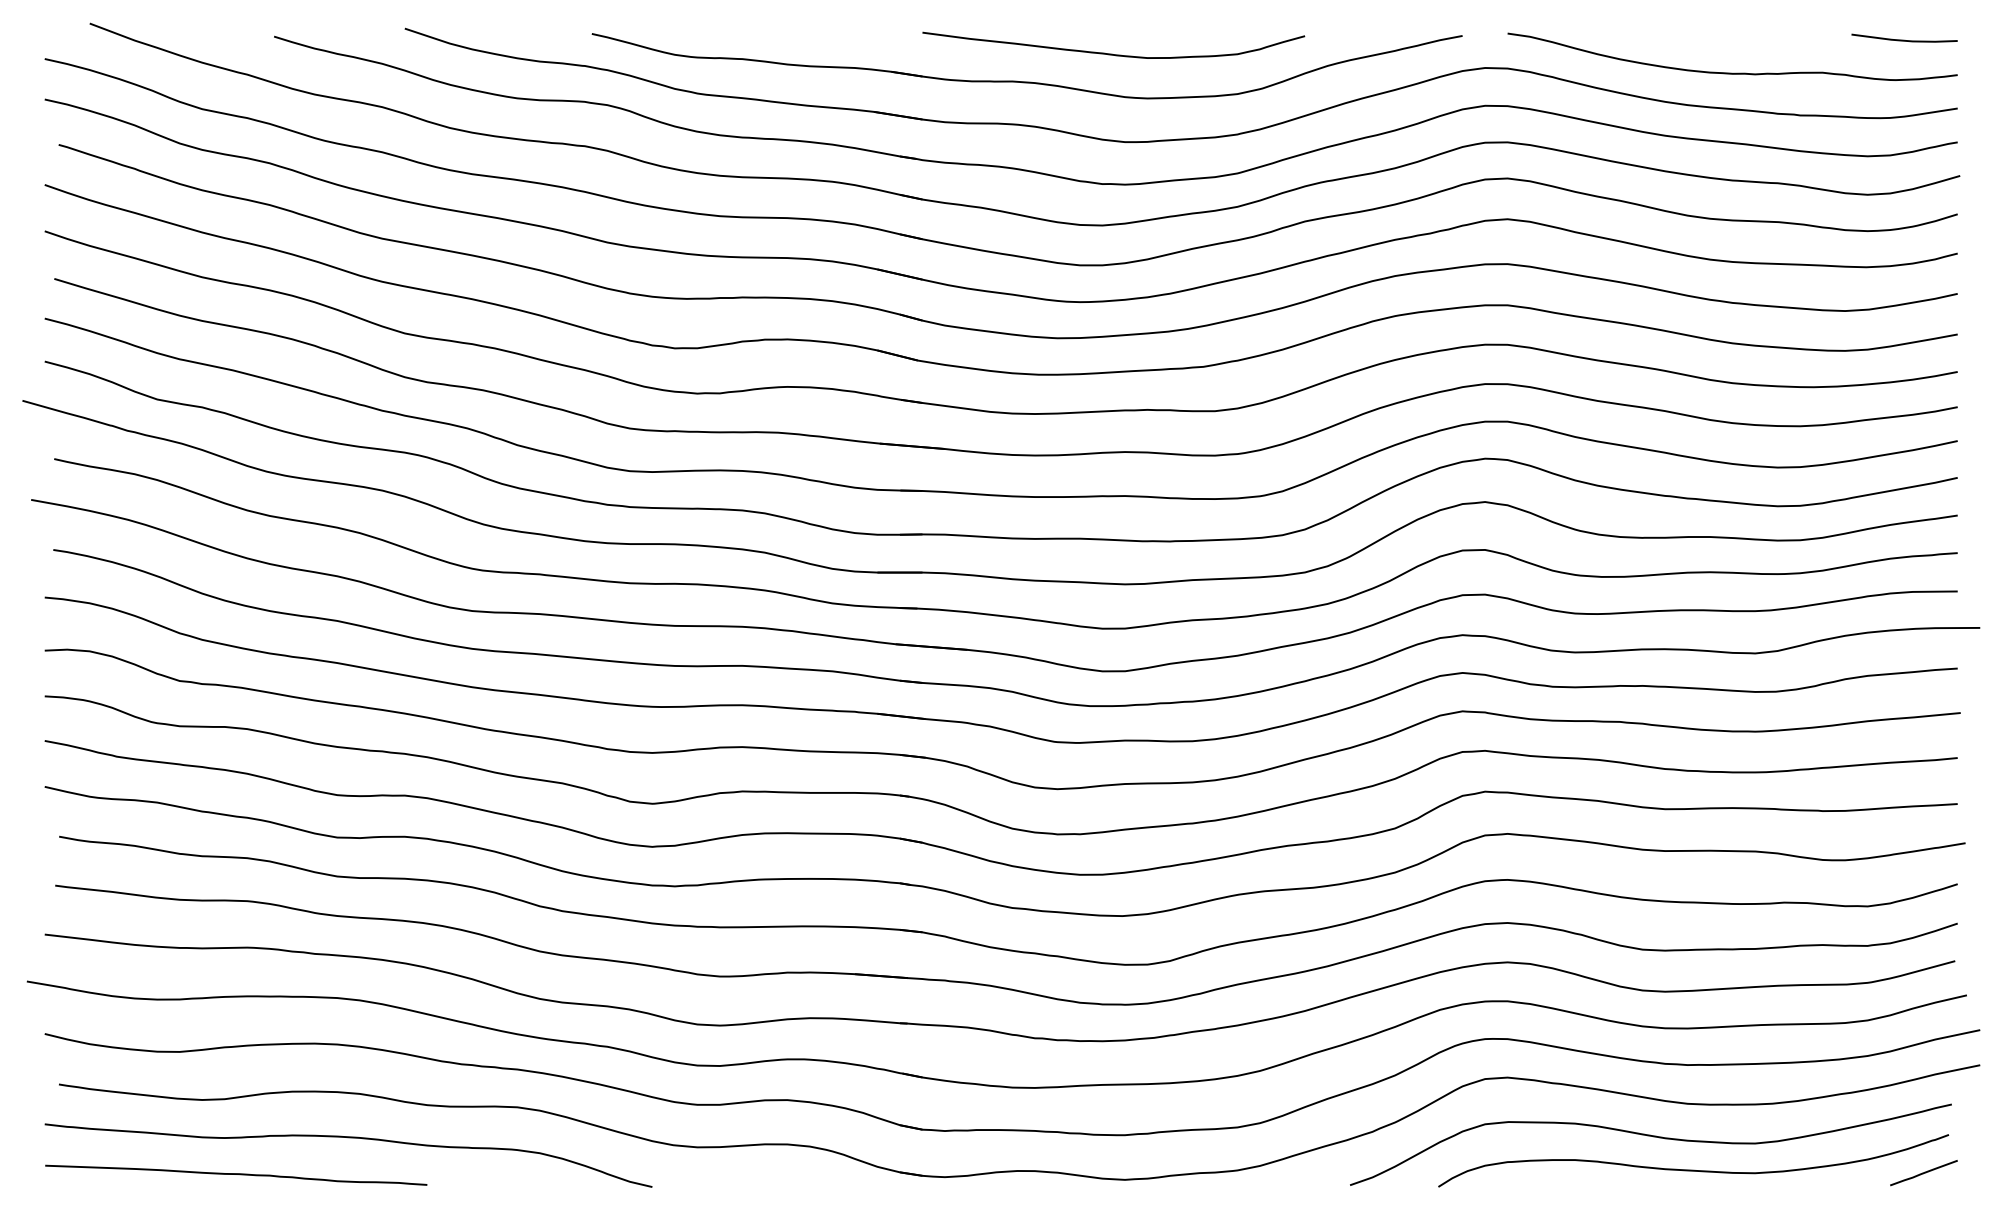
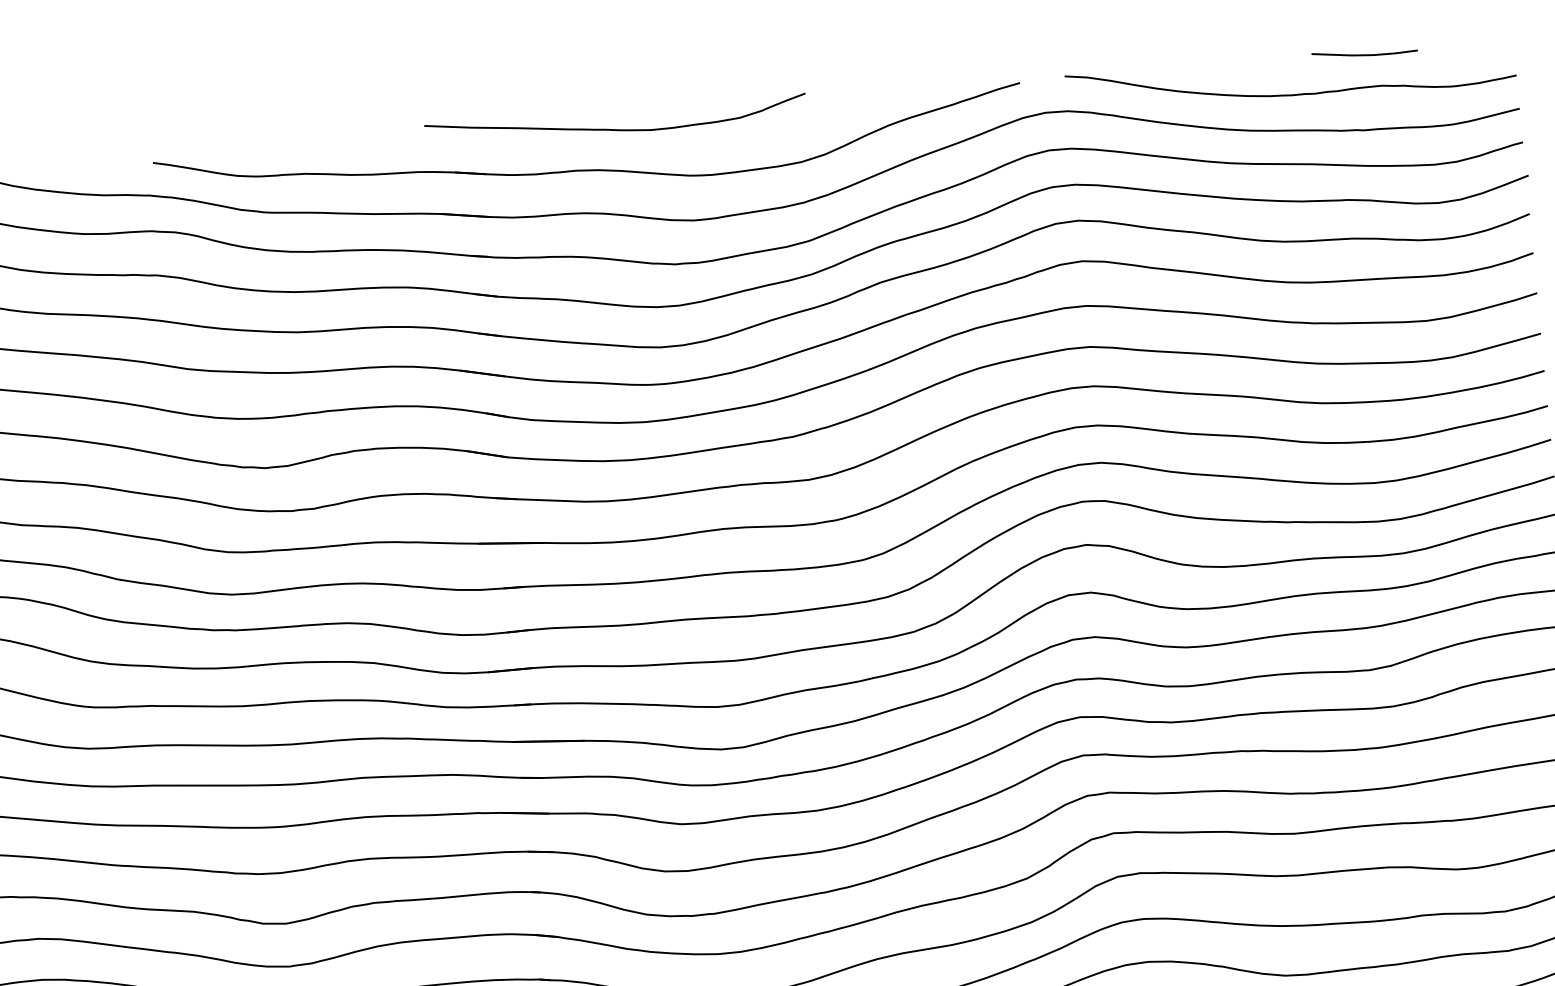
line: (1904, 39) -> (1364, 53), moved
curve: (1112, 53) -> (615, 128), moved

